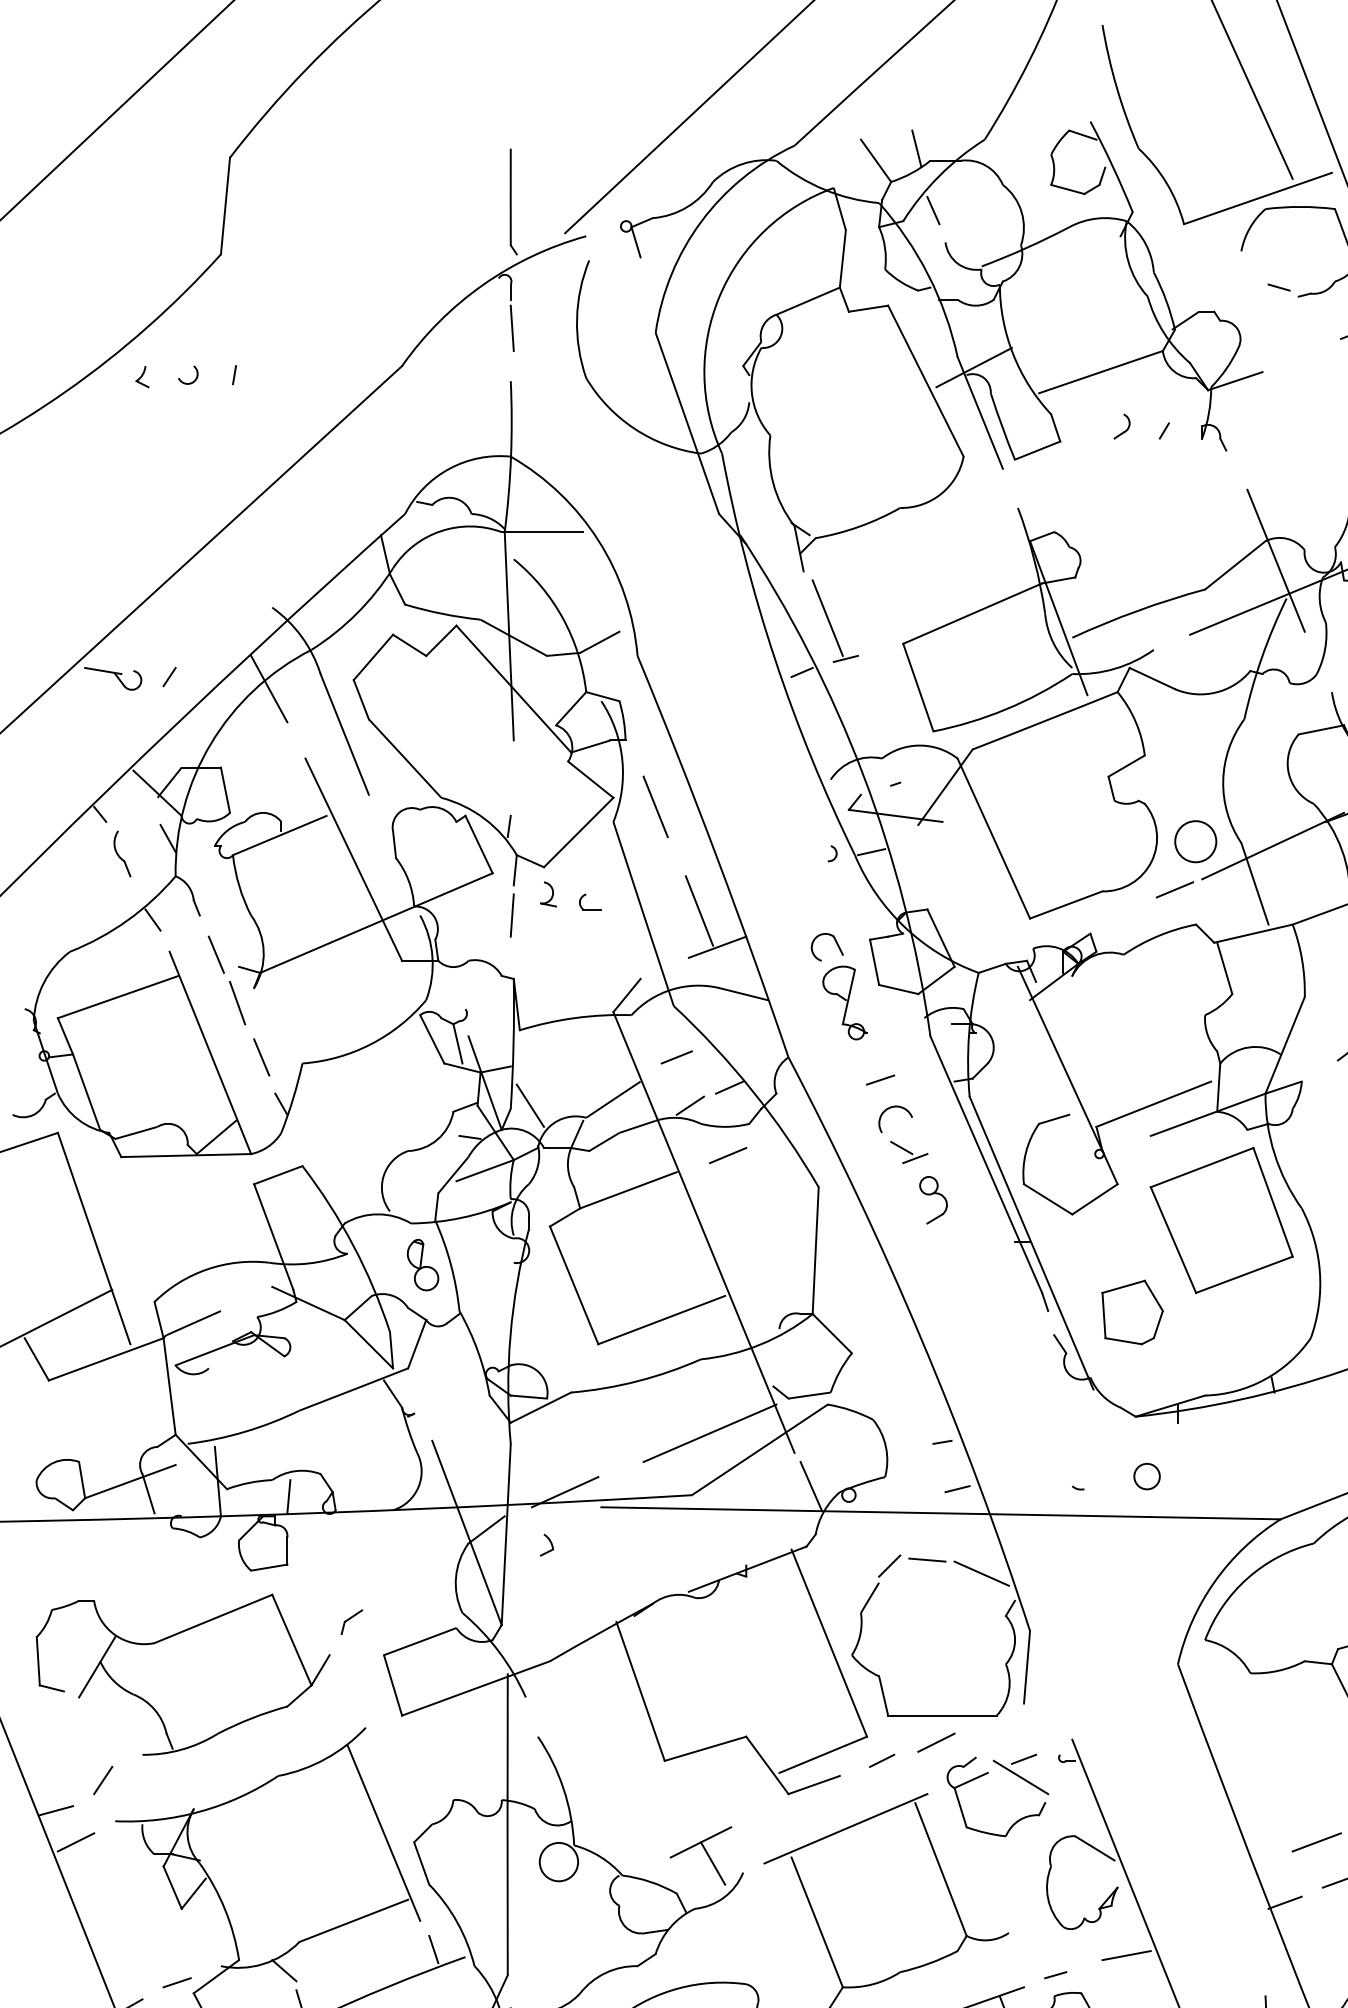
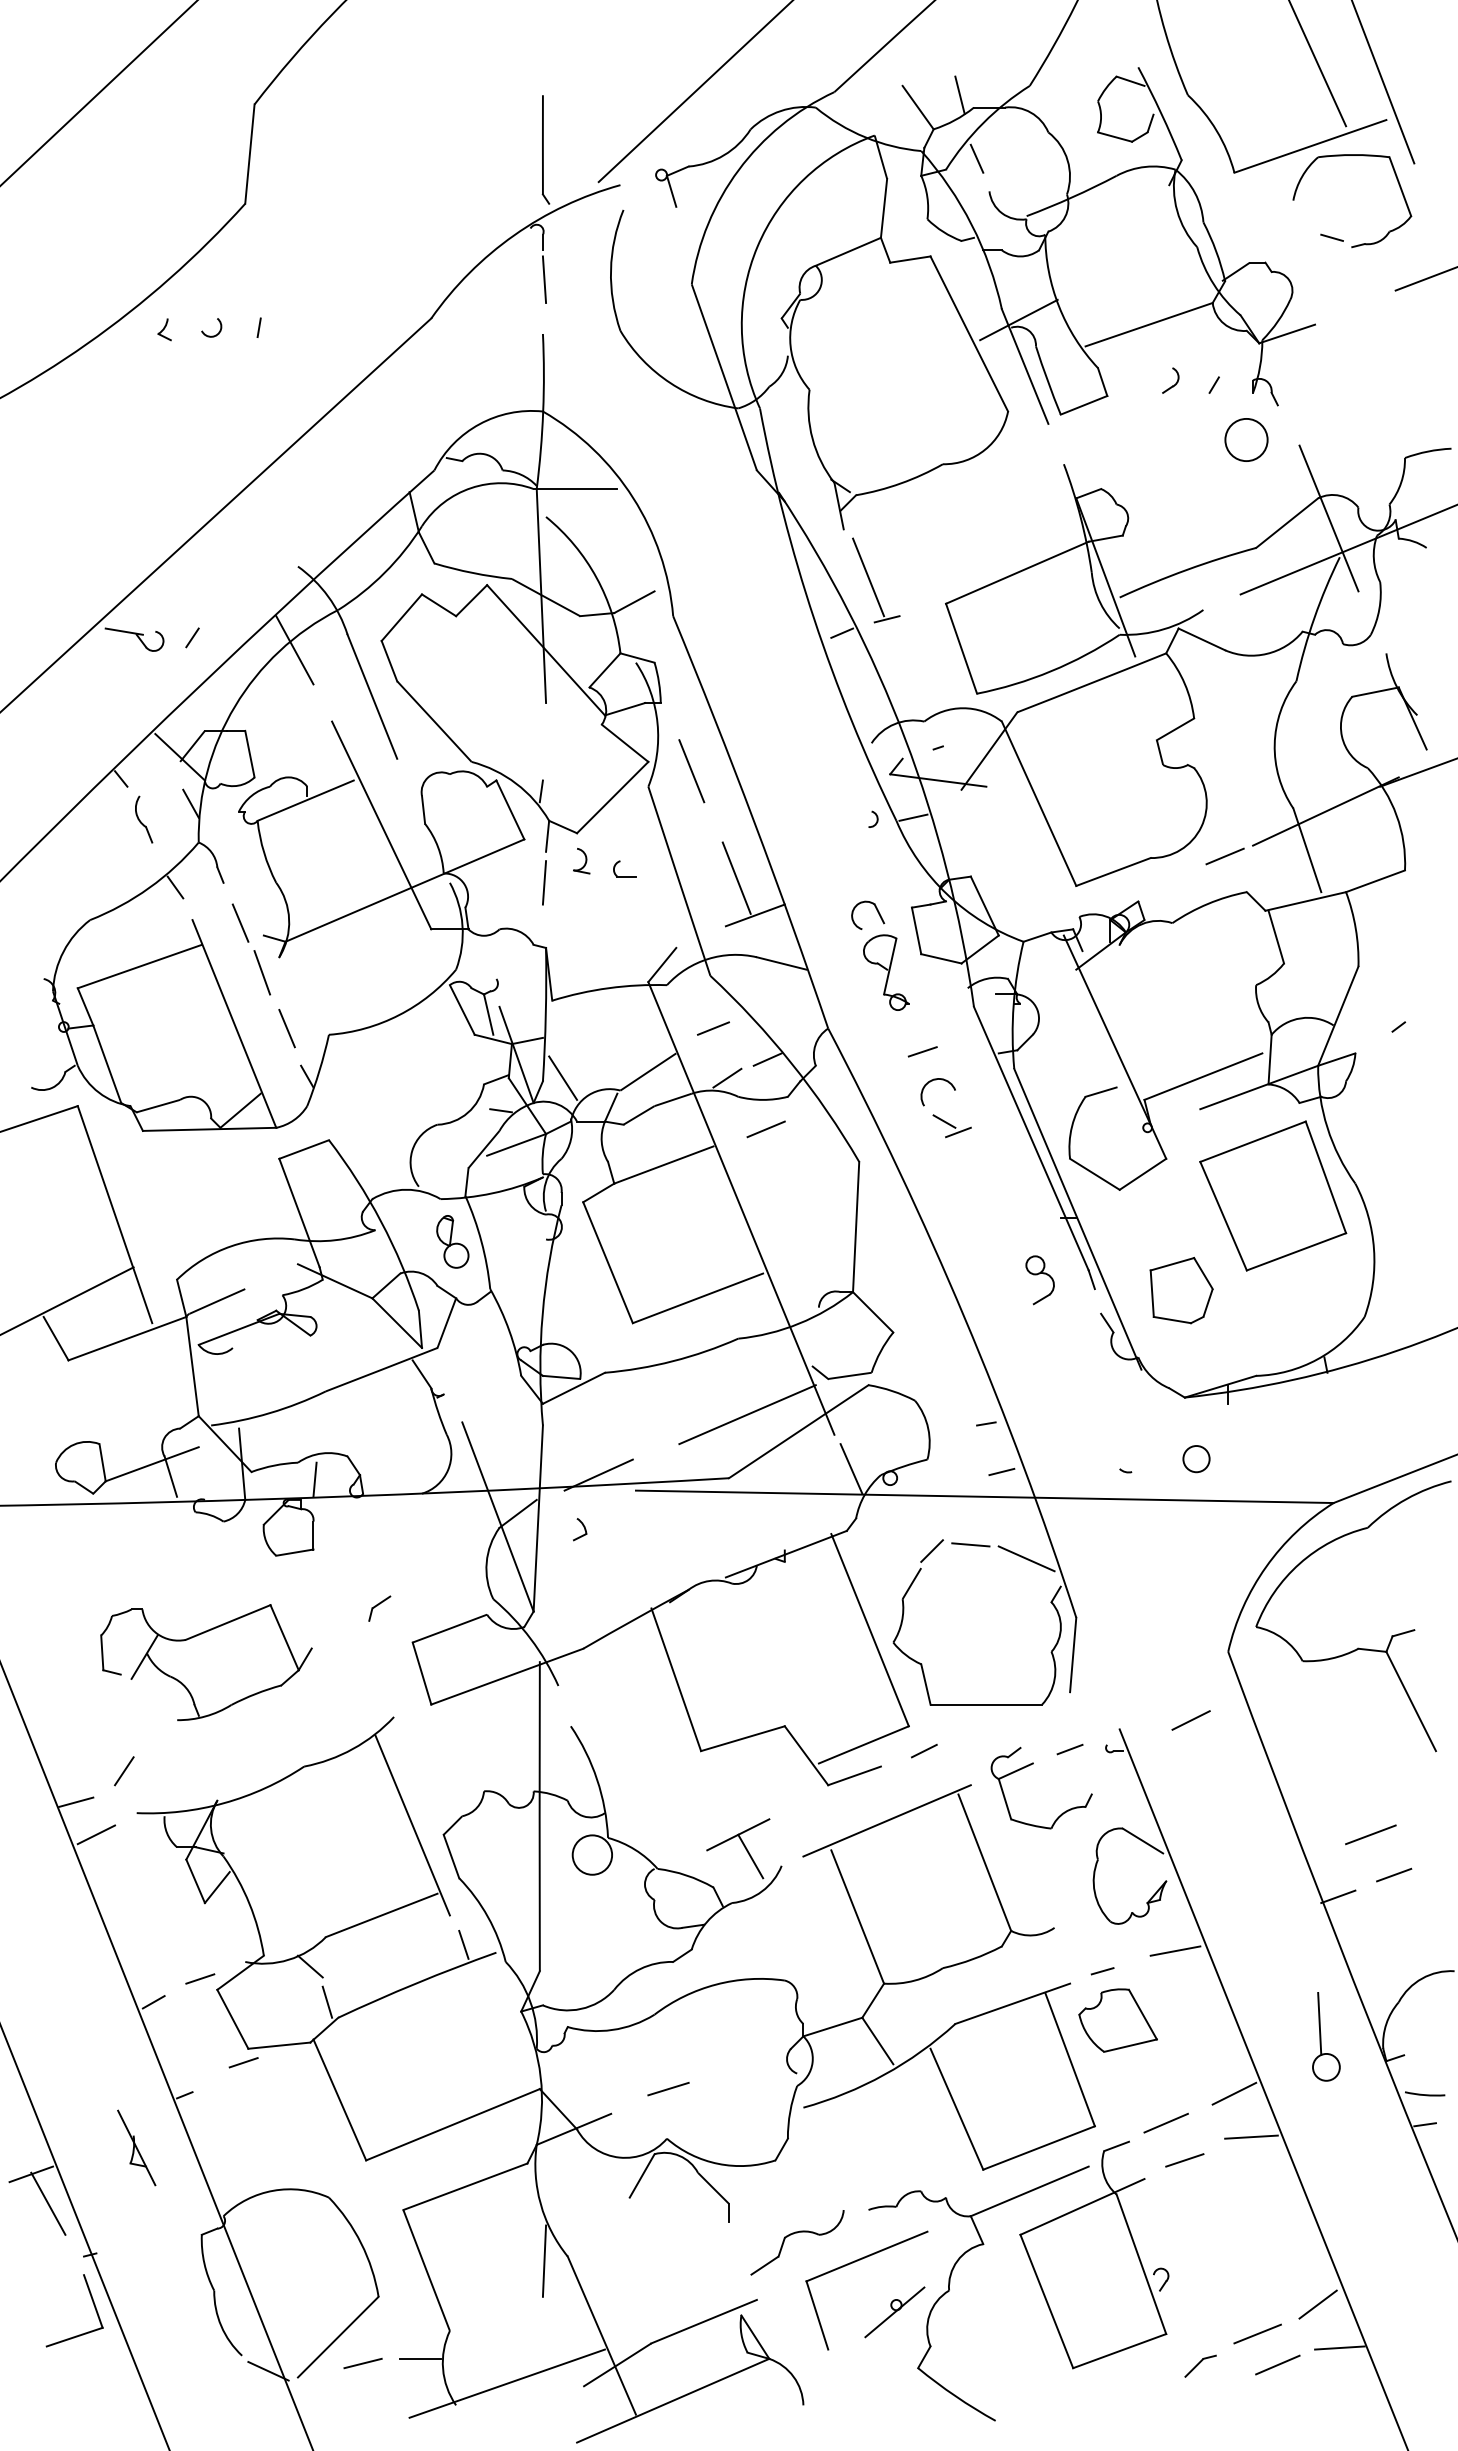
circle: (1195, 841) -> (1246, 439), moved
part: (932, 1200) -> (1039, 1280), moved
part: (183, 1674) -> (206, 1662), size x0.7
line: (935, 1742) -> (1190, 1720), moved
line: (1020, 1777) -> (1066, 1768), removed

